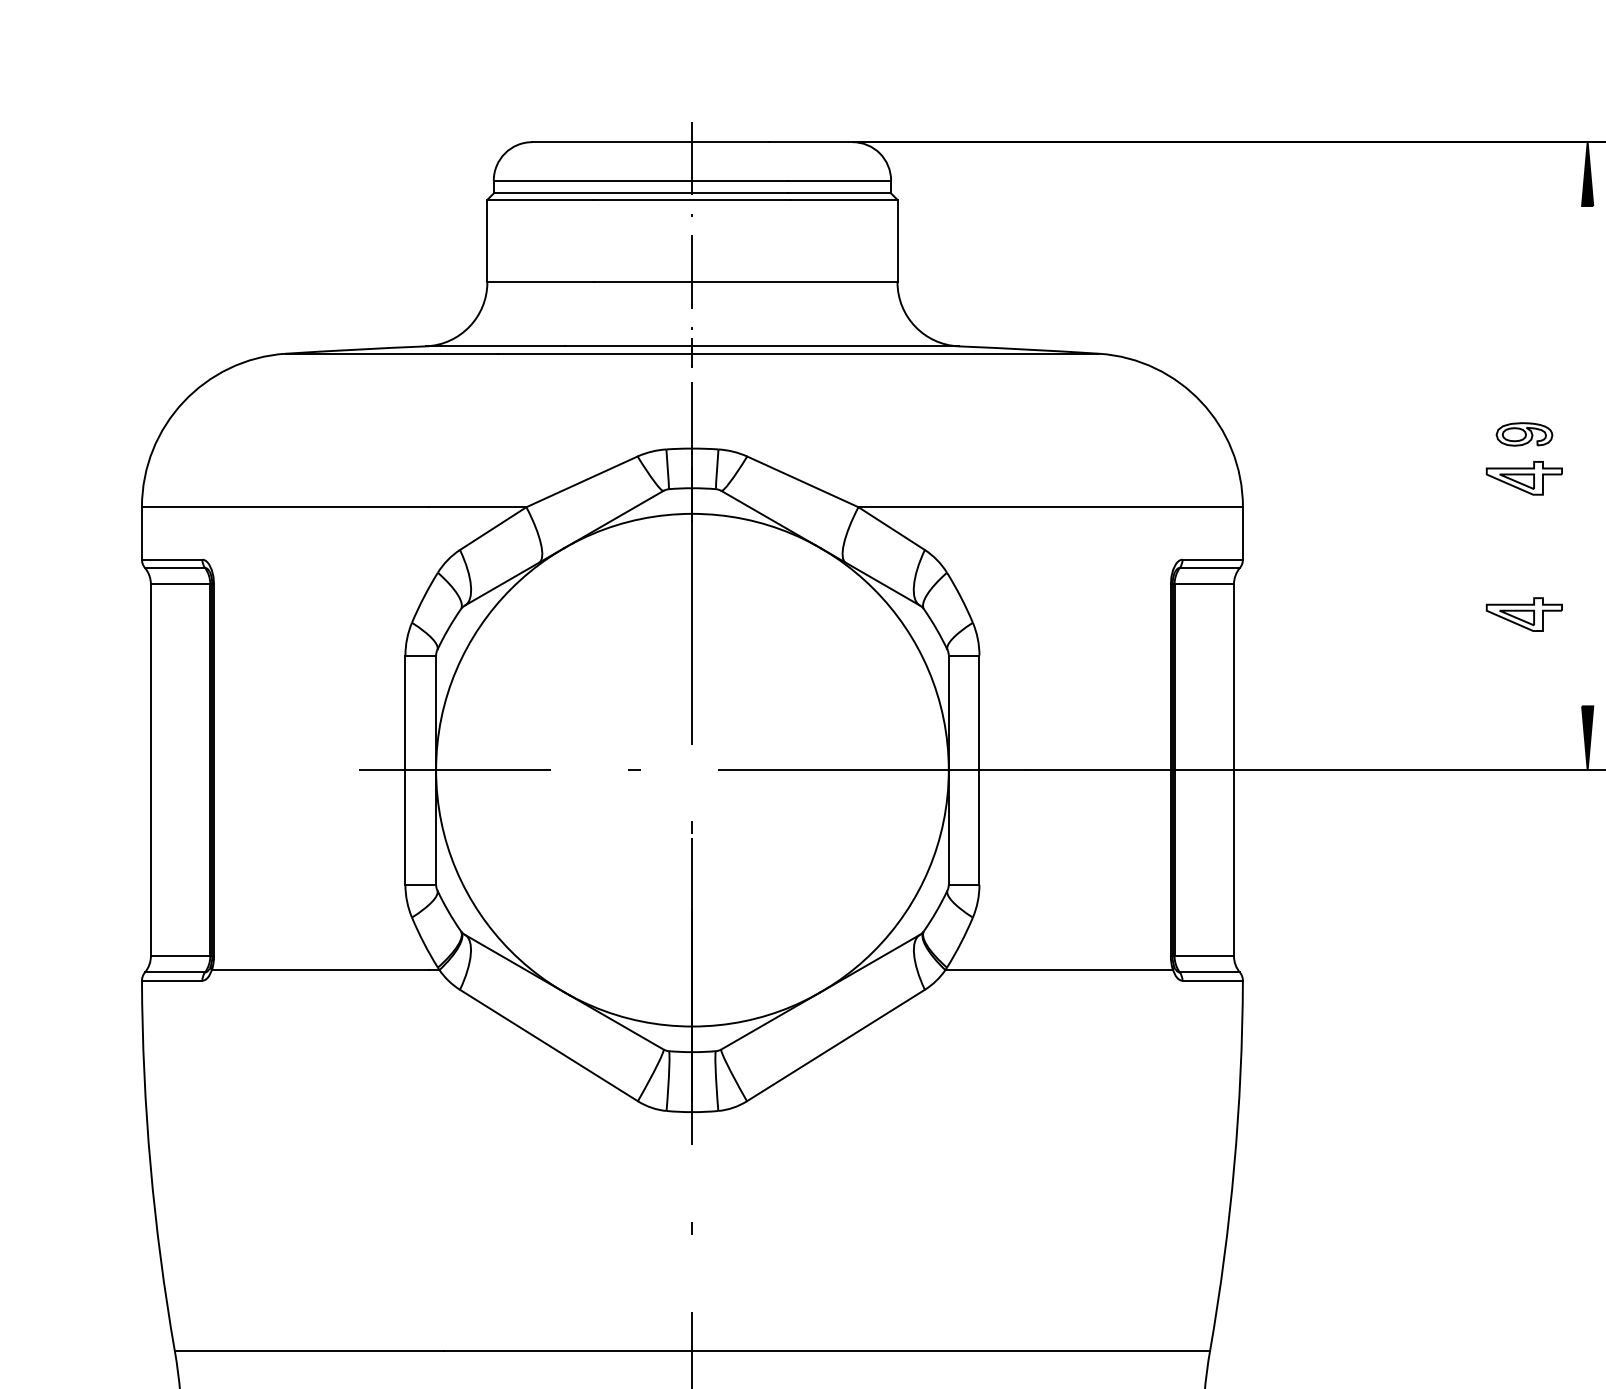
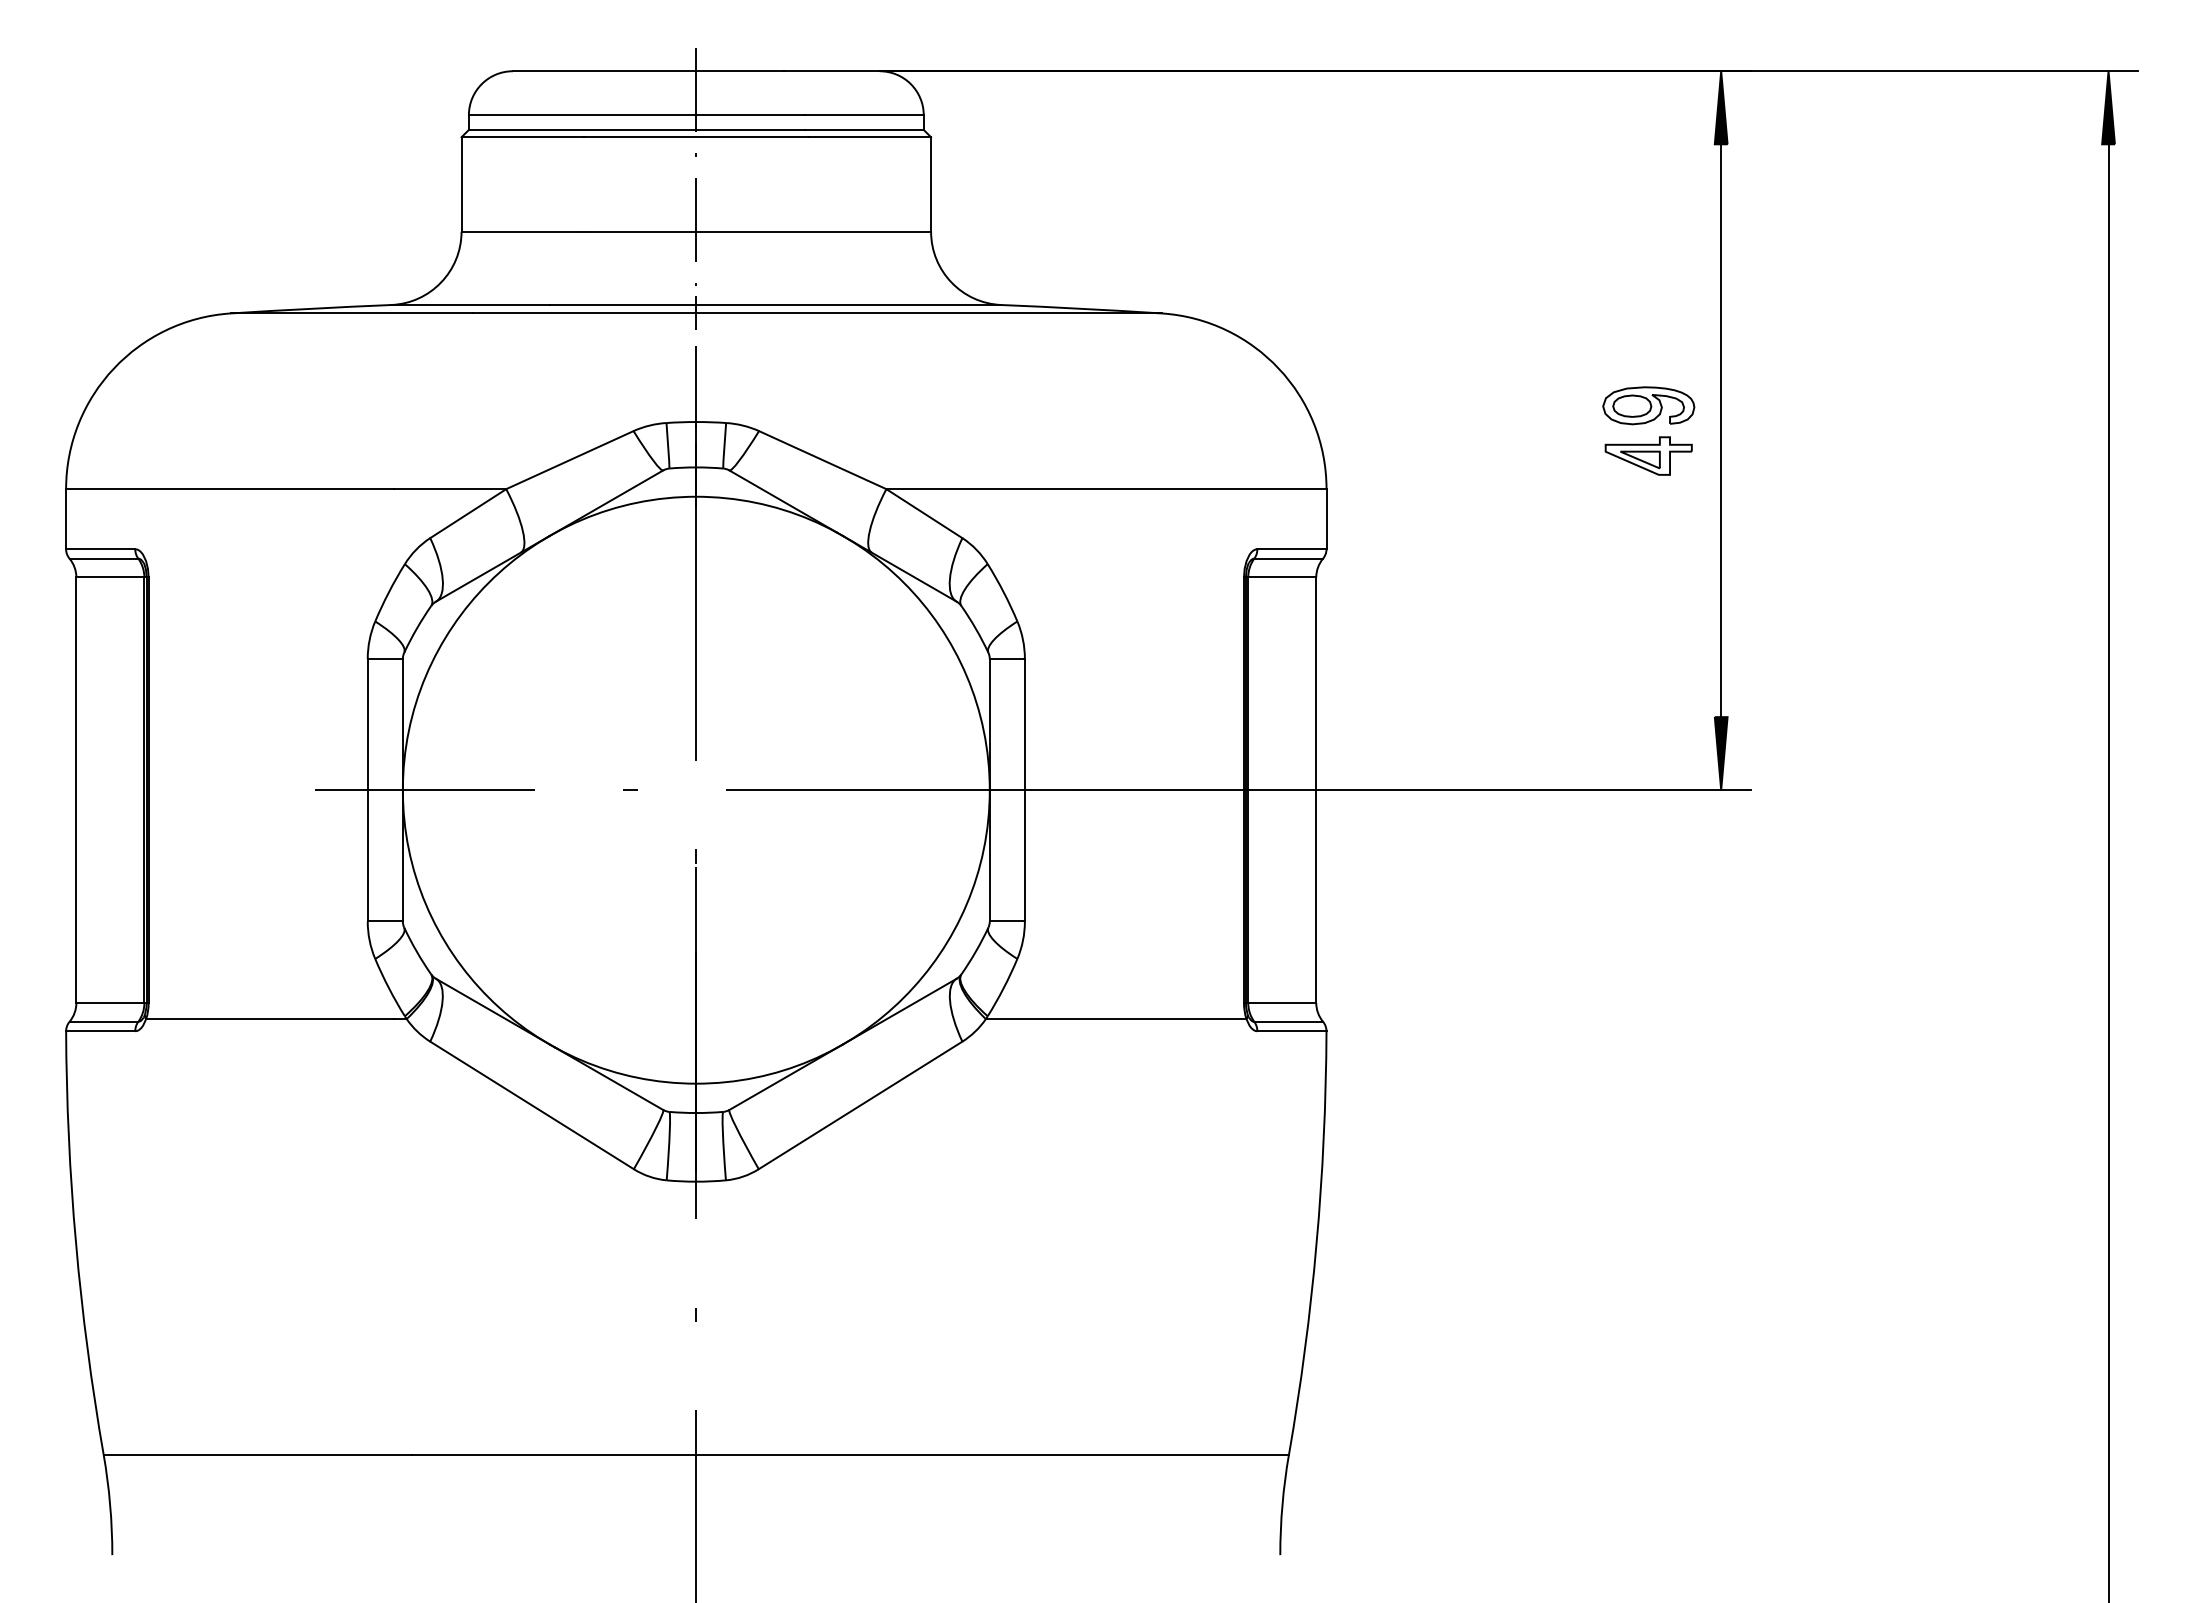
part: (1524, 434) -> (1648, 405), size x1.43
line: (1587, 455) -> (1721, 430), added
part: (1524, 614) -> (1648, 611), removed

